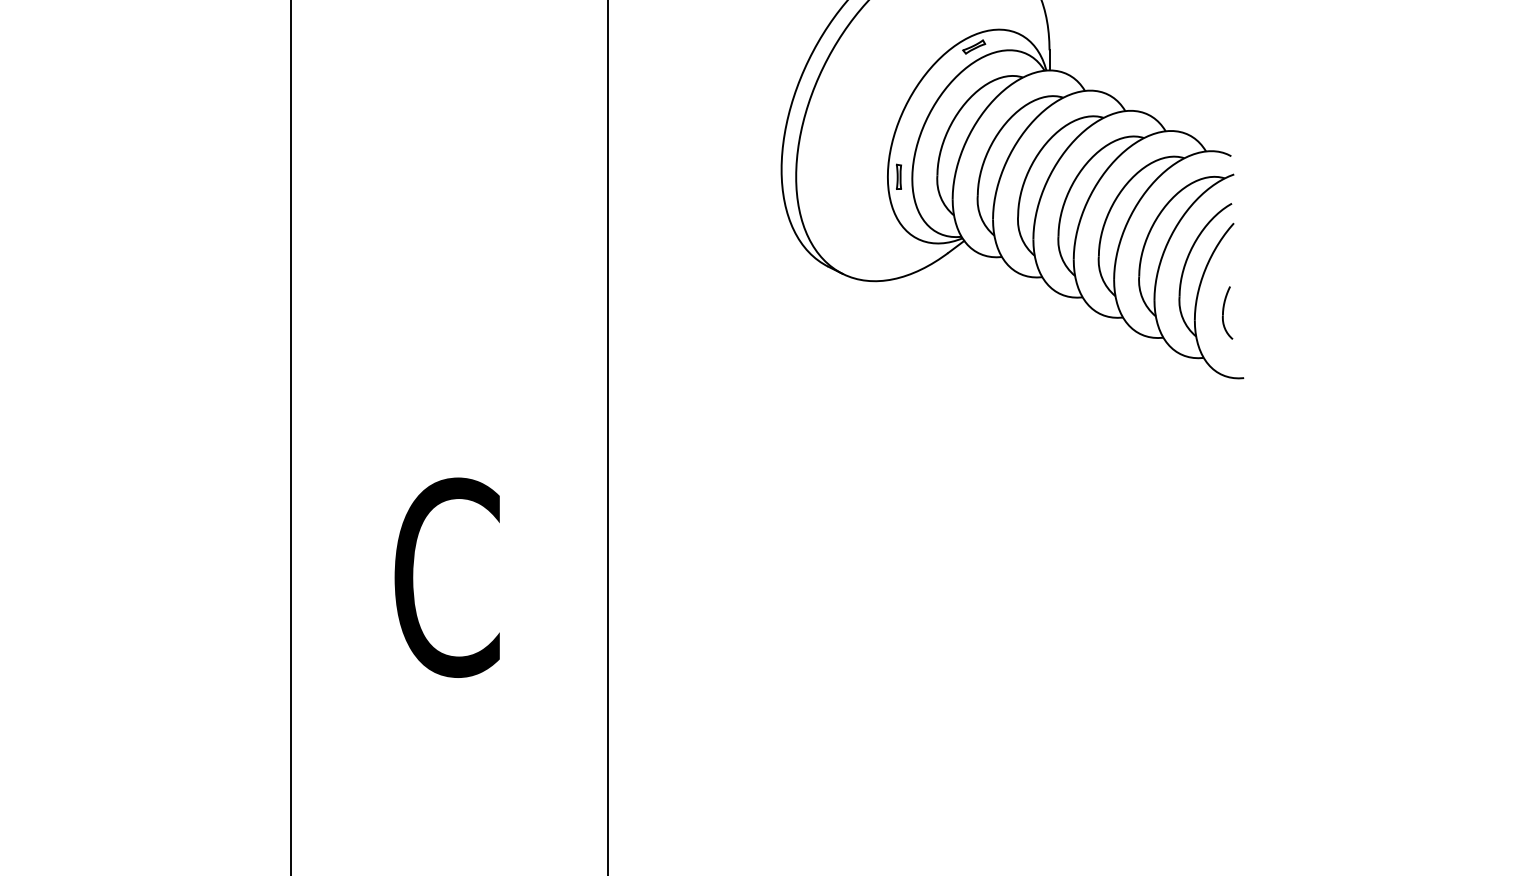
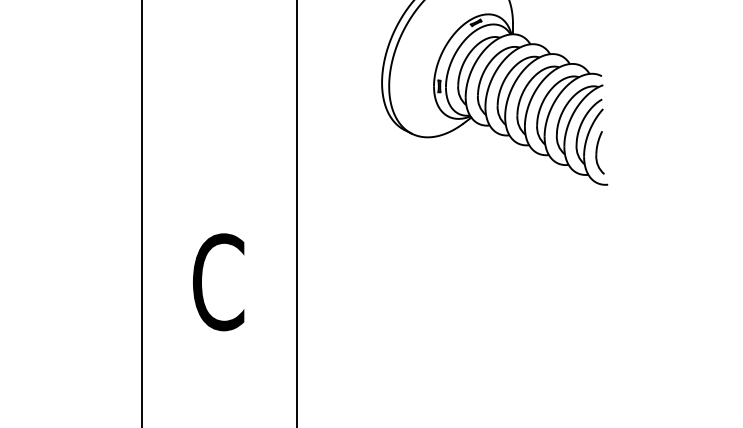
part: (1226, 312) -> (599, 152), size x1.67

